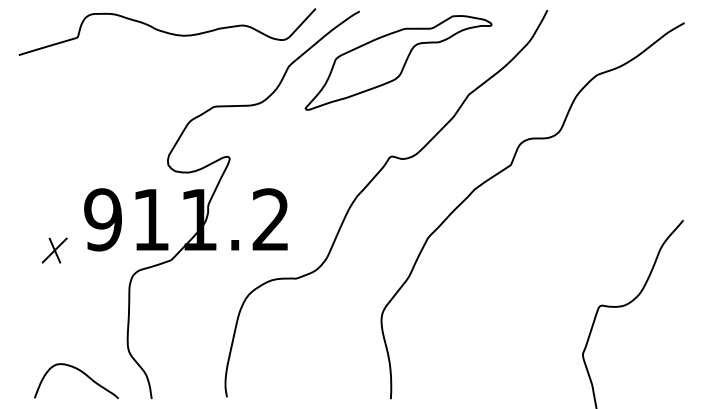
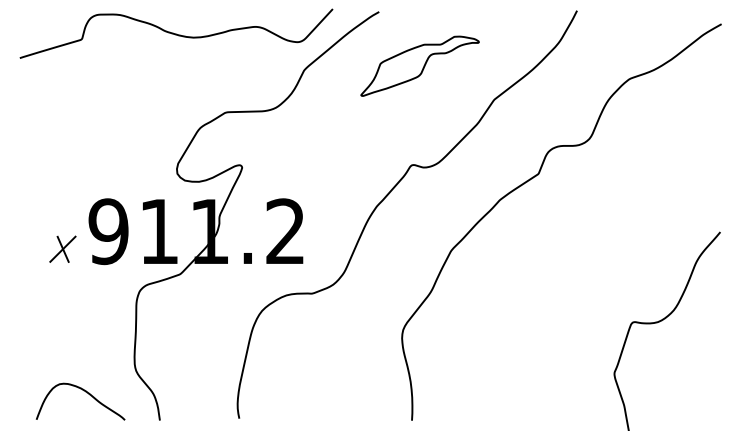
part: (398, 62) -> (420, 65), size x0.6
part: (54, 250) -> (62, 249), moved

